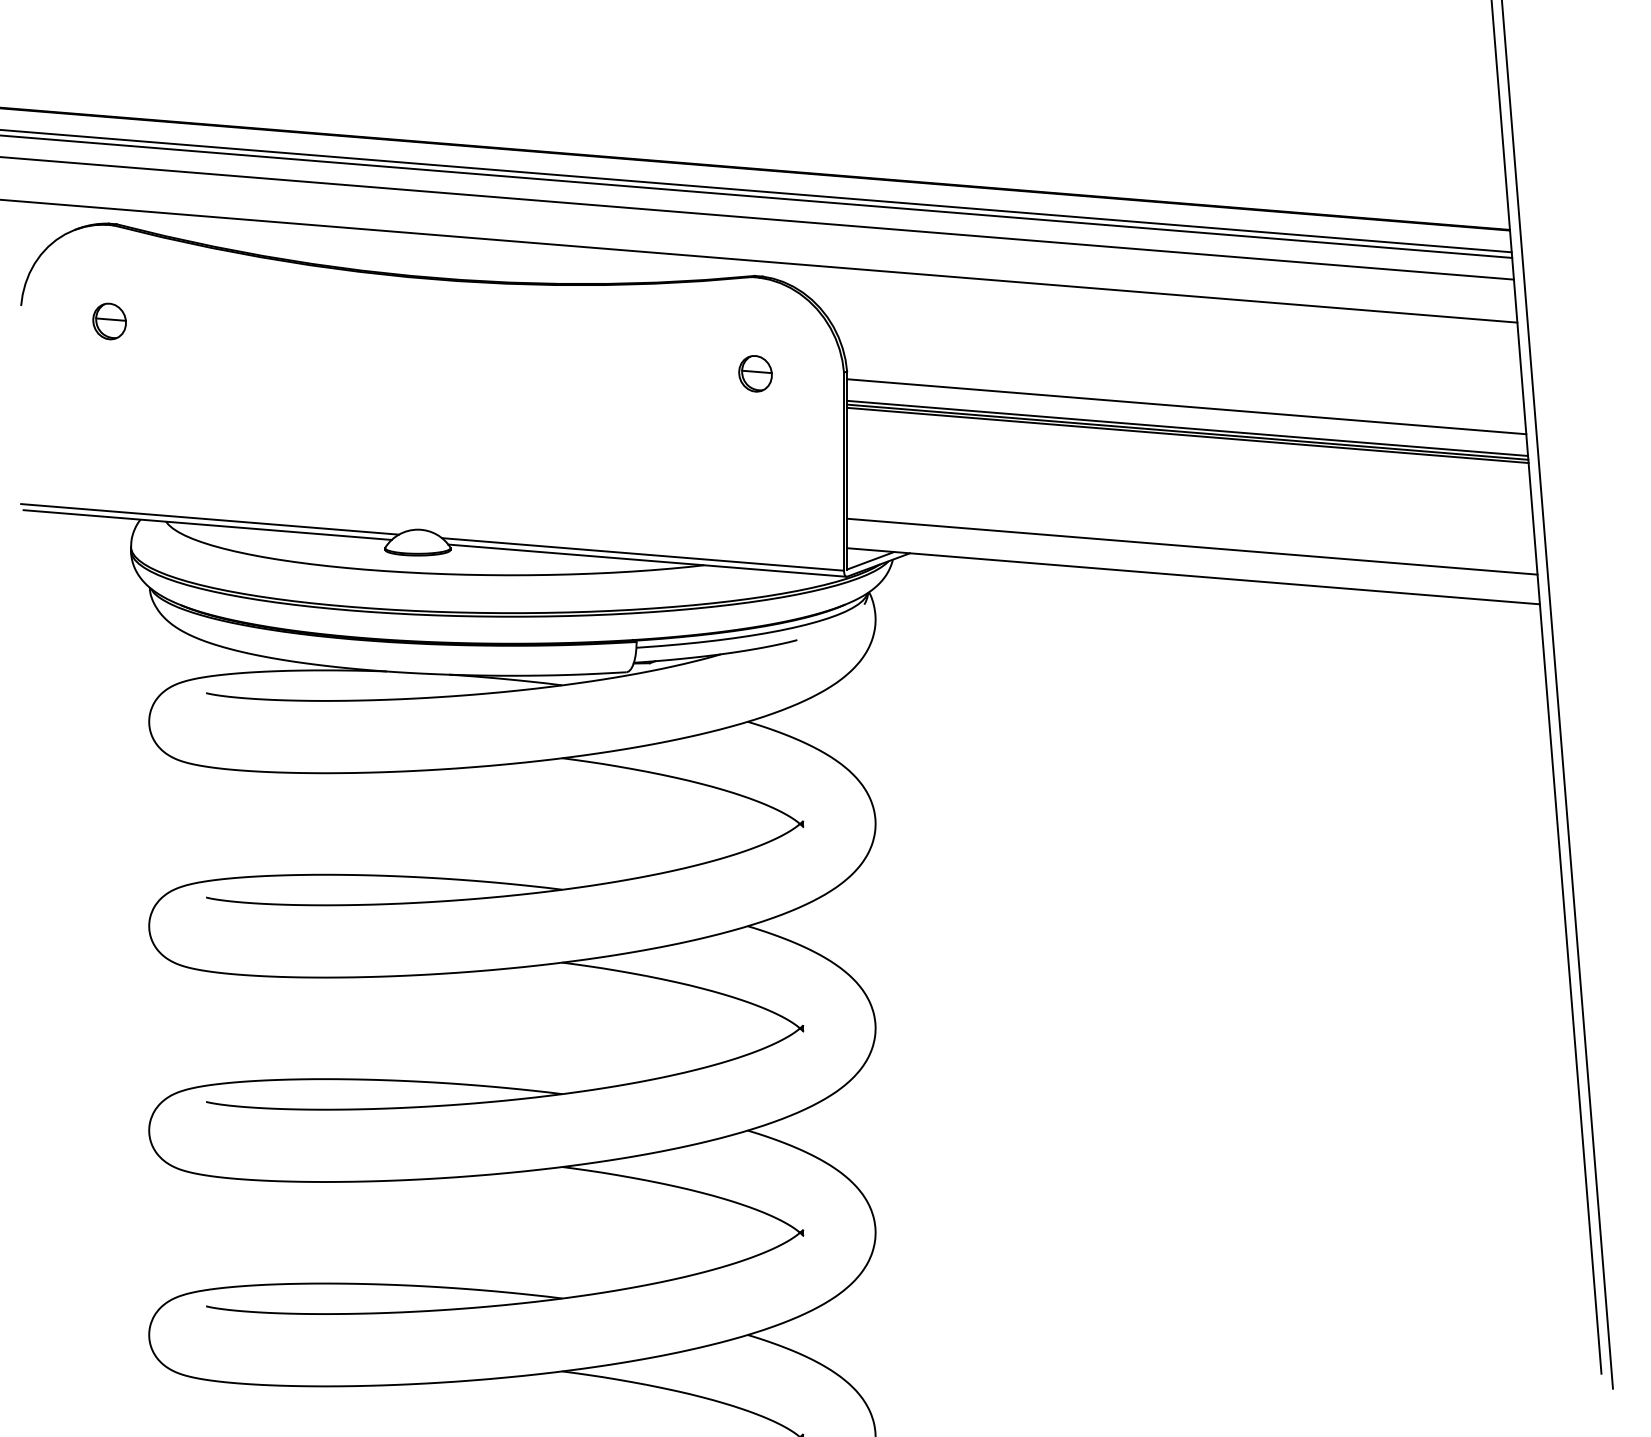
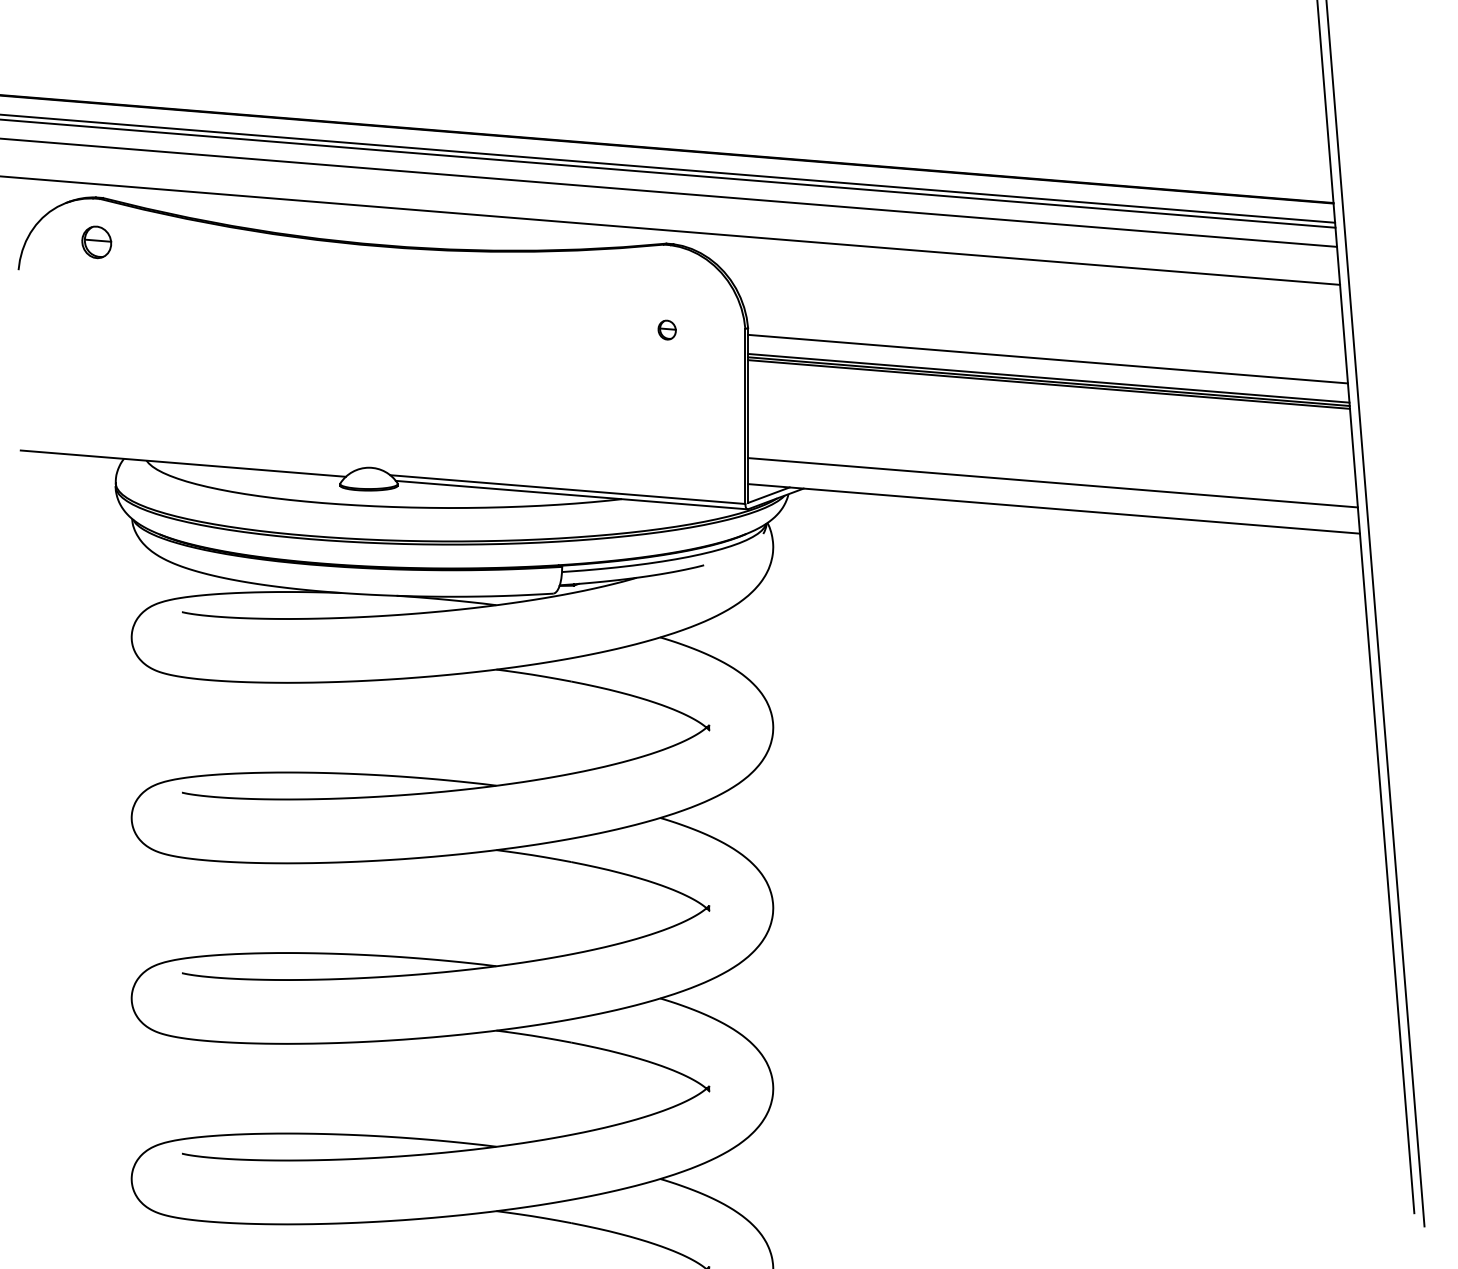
part: (109, 321) -> (96, 242), moved
part: (755, 373) -> (667, 329), size x0.6
line: (209, 519) -> (184, 458), removed

